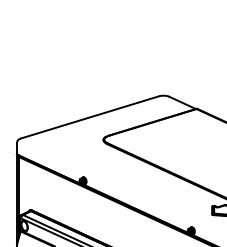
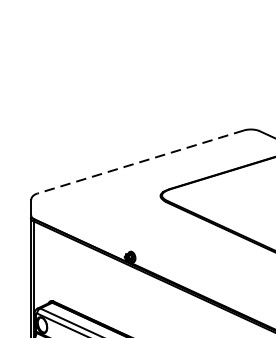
line: (90, 117) -> (141, 162), solid -> dashed

